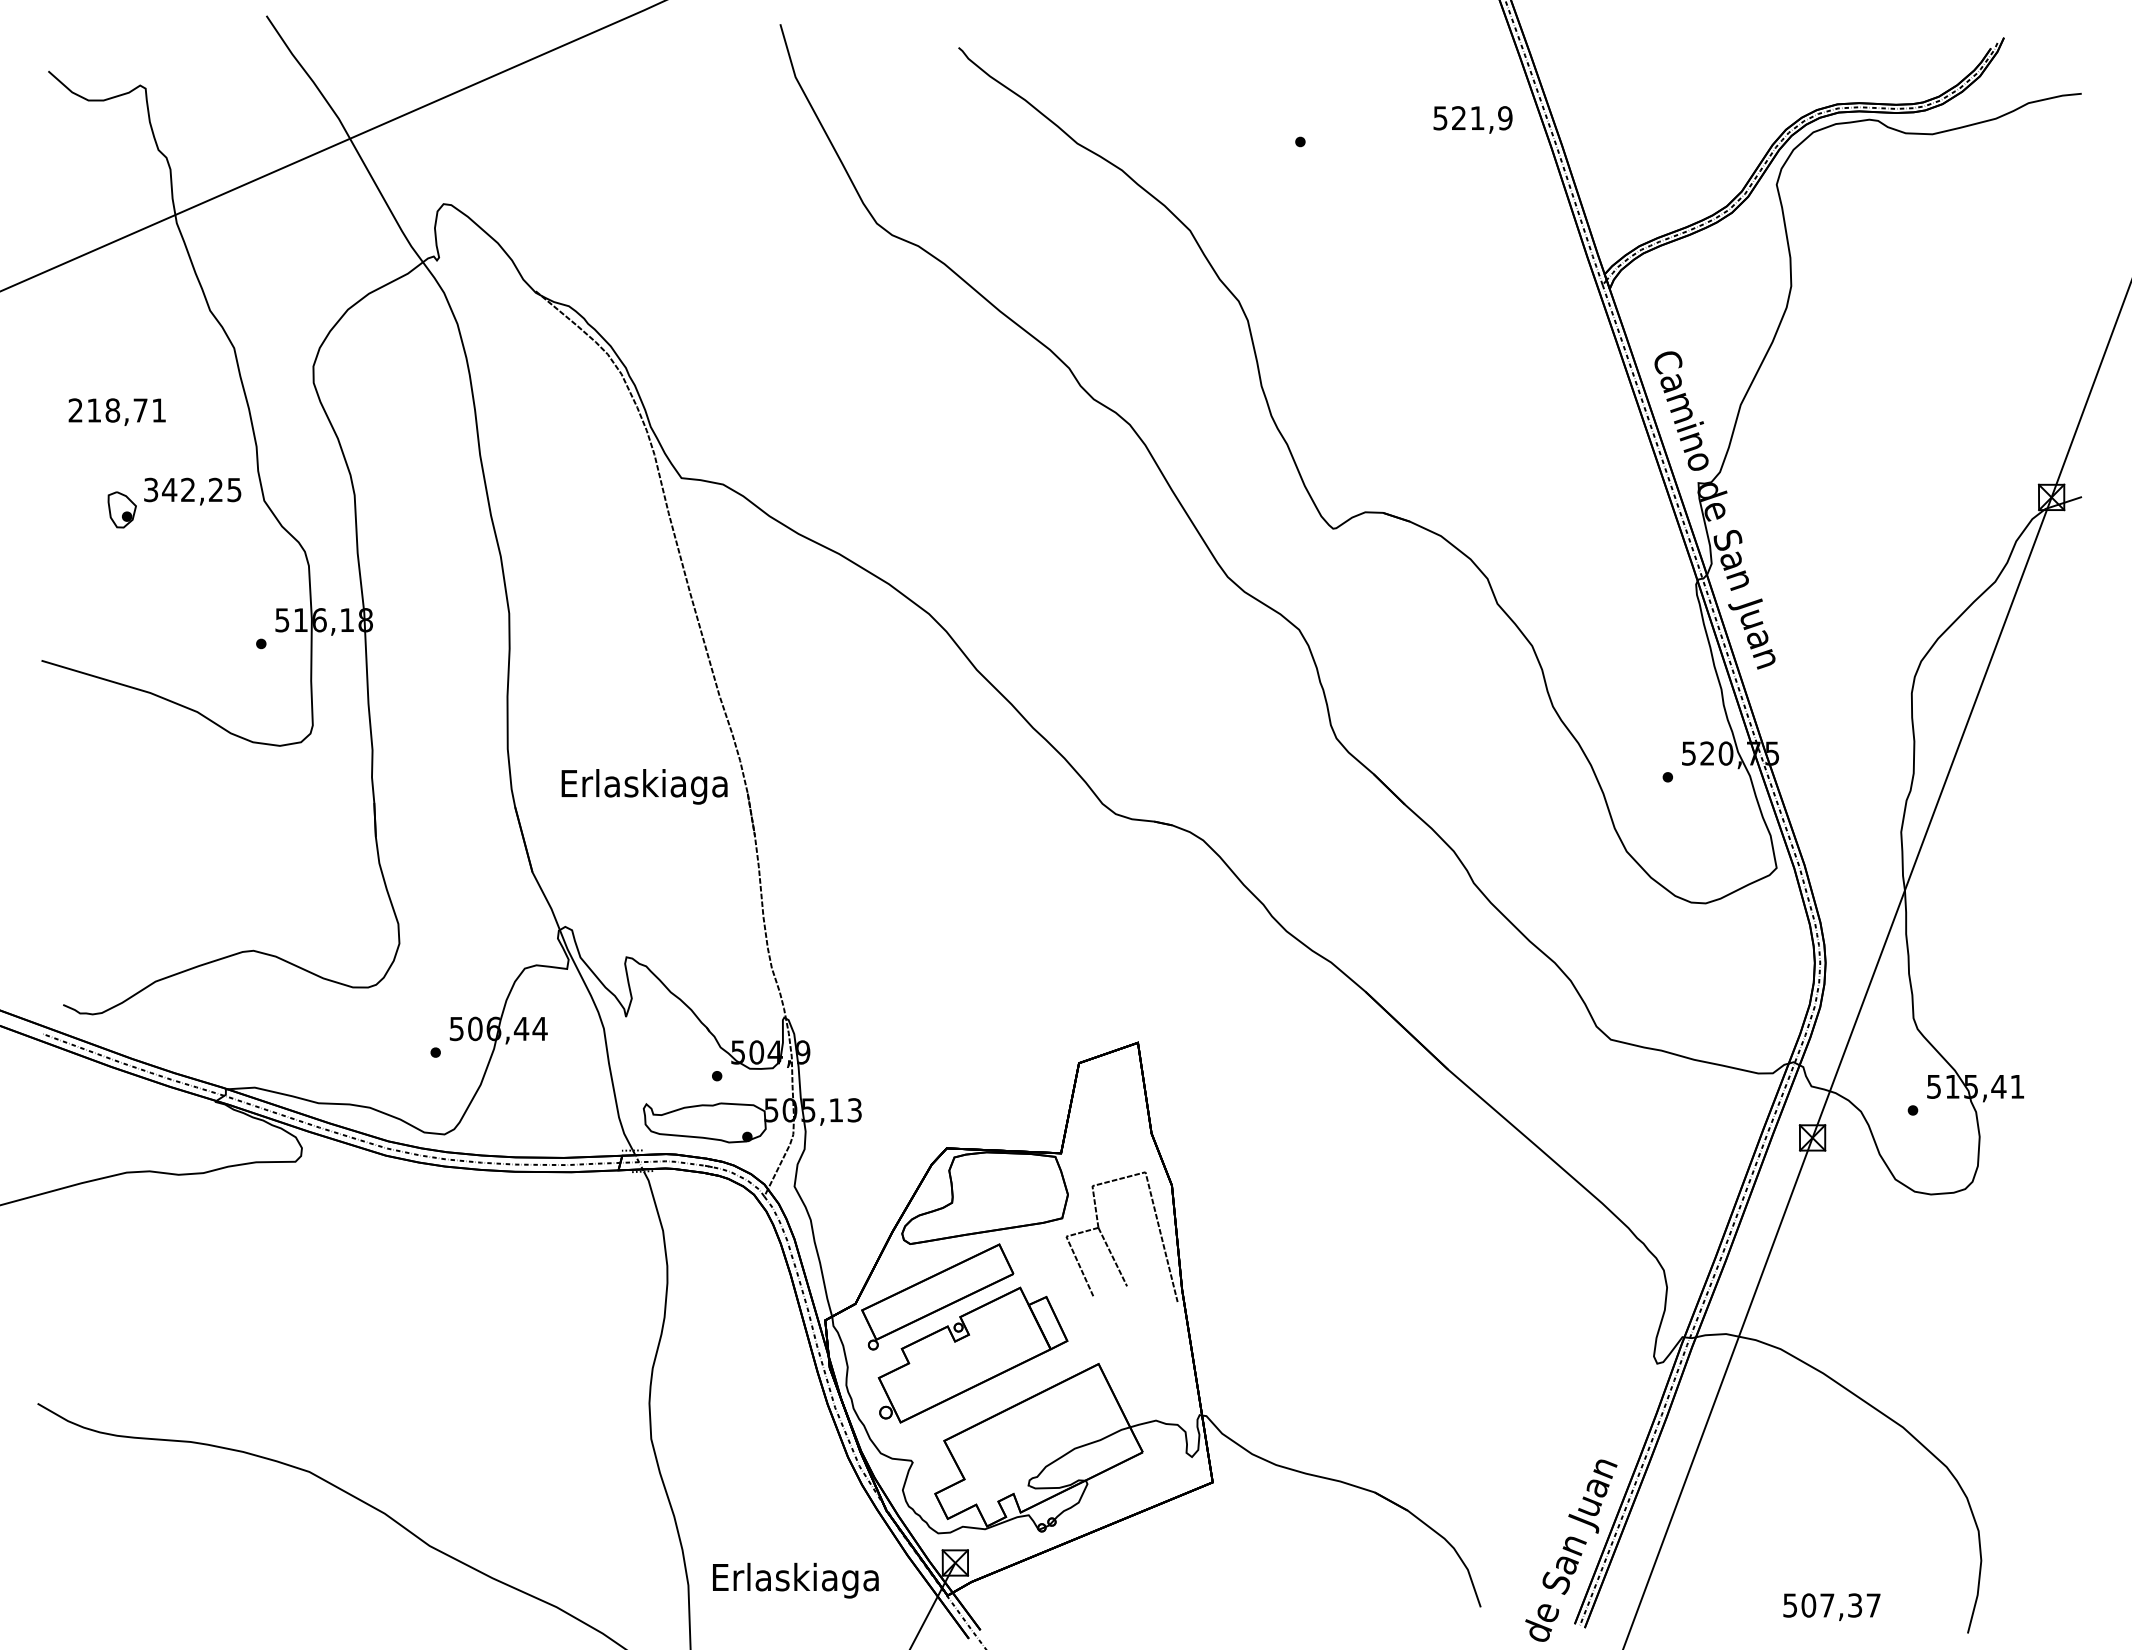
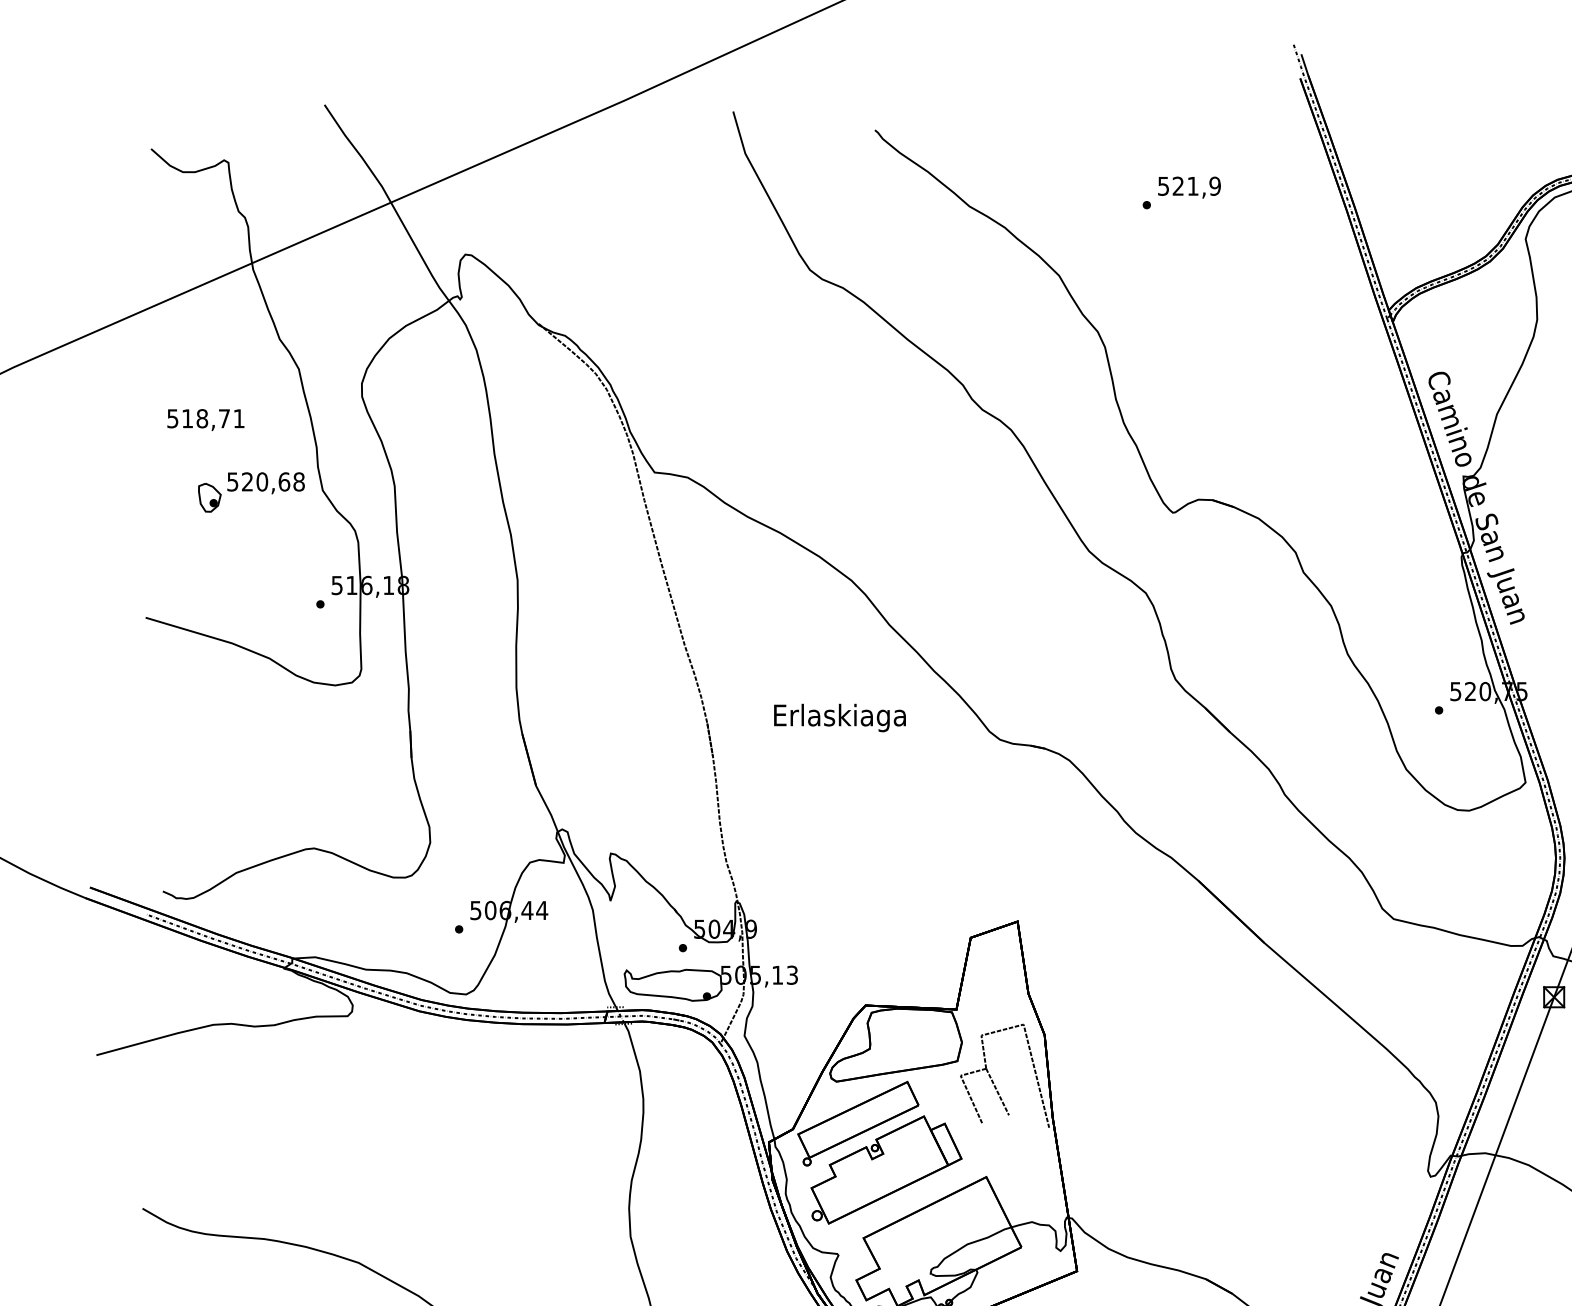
text: (1472, 119) -> (1189, 187), moved
text: (75, 410) -> (172, 418), 218,71 -> 518,71
text: (192, 489) -> (265, 481), 342,25 -> 520,68
text: (644, 786) -> (839, 717), moved

